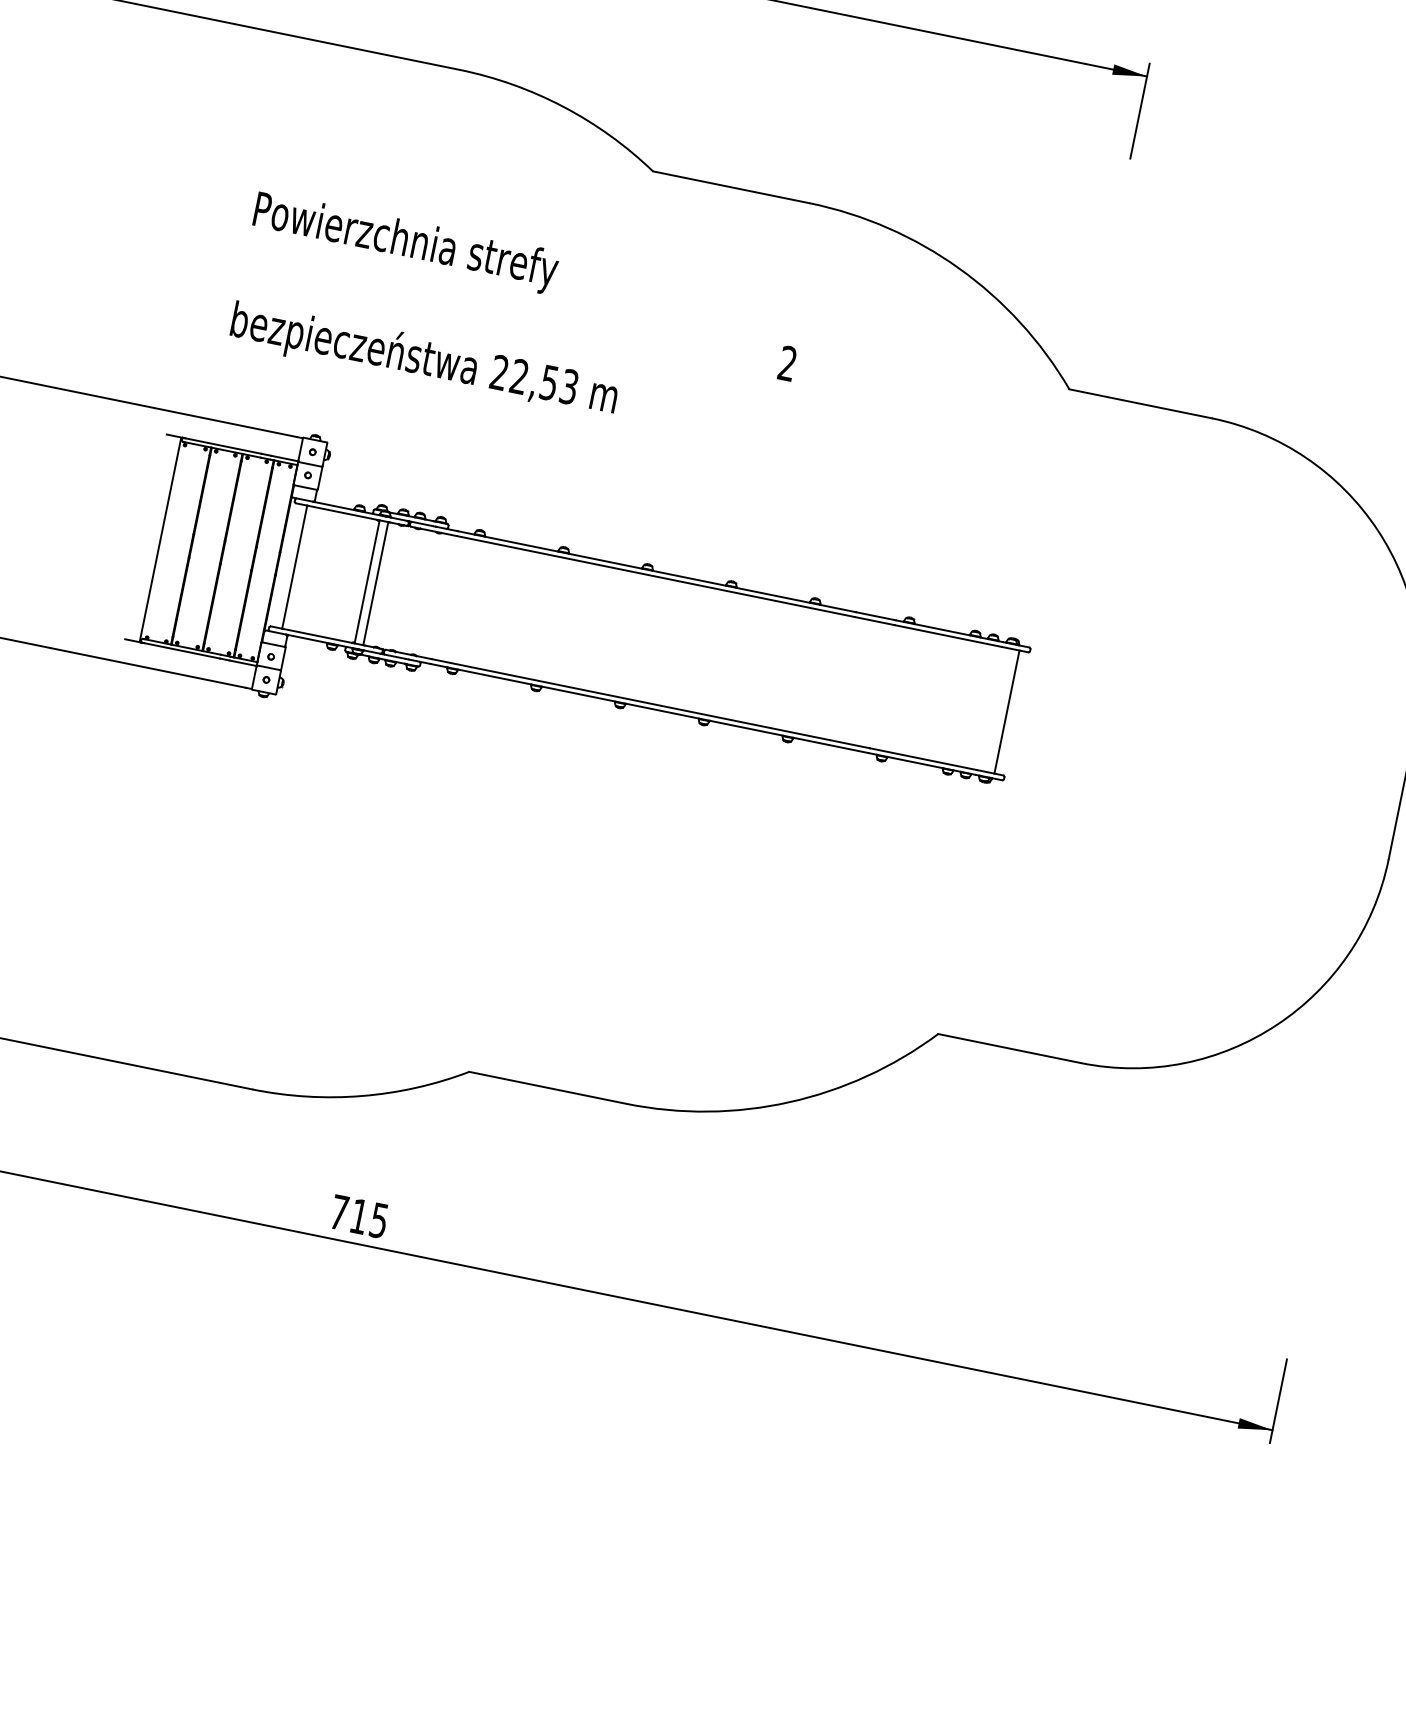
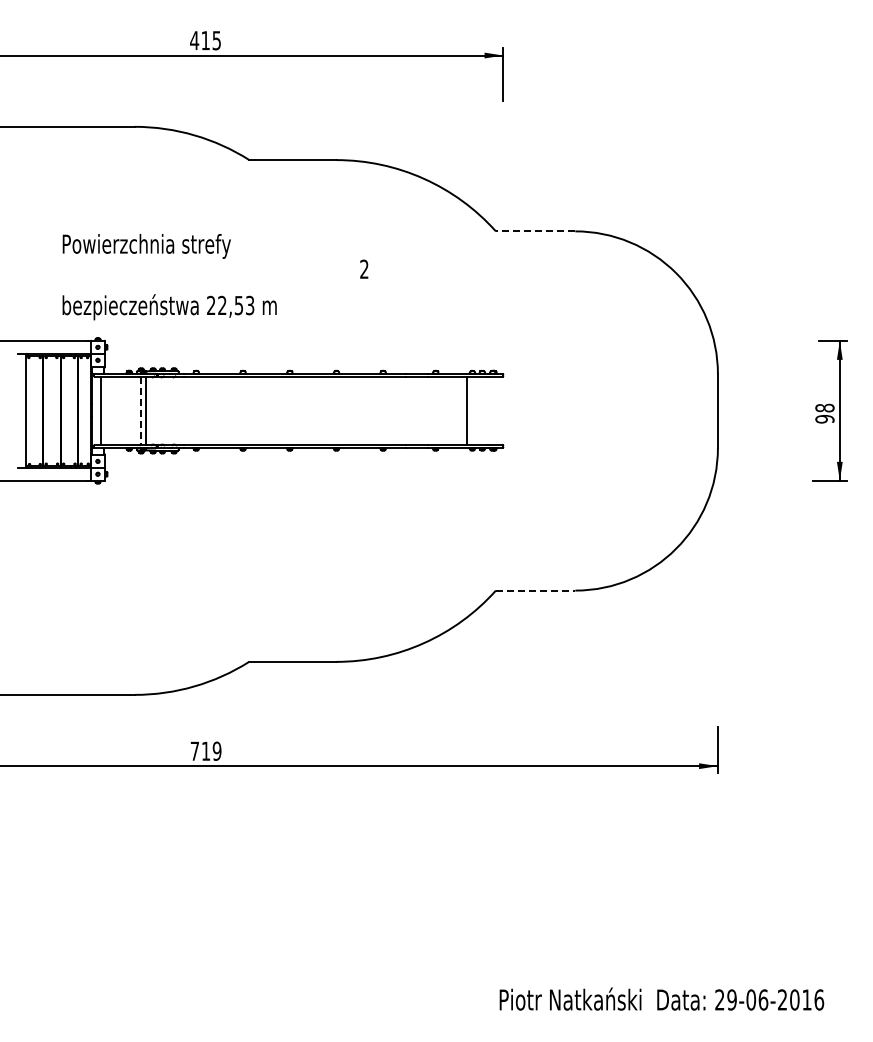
text: (517, 323) -> (215, 277), moved
line: (1140, 403) -> (535, 231), solid -> dashed
line: (367, 583) -> (141, 411), solid -> dashed
line: (1006, 711) -> (466, 410), moved
line: (1009, 1048) -> (535, 590), solid -> dashed
text: (378, 1218) -> (216, 750), 715 -> 719

